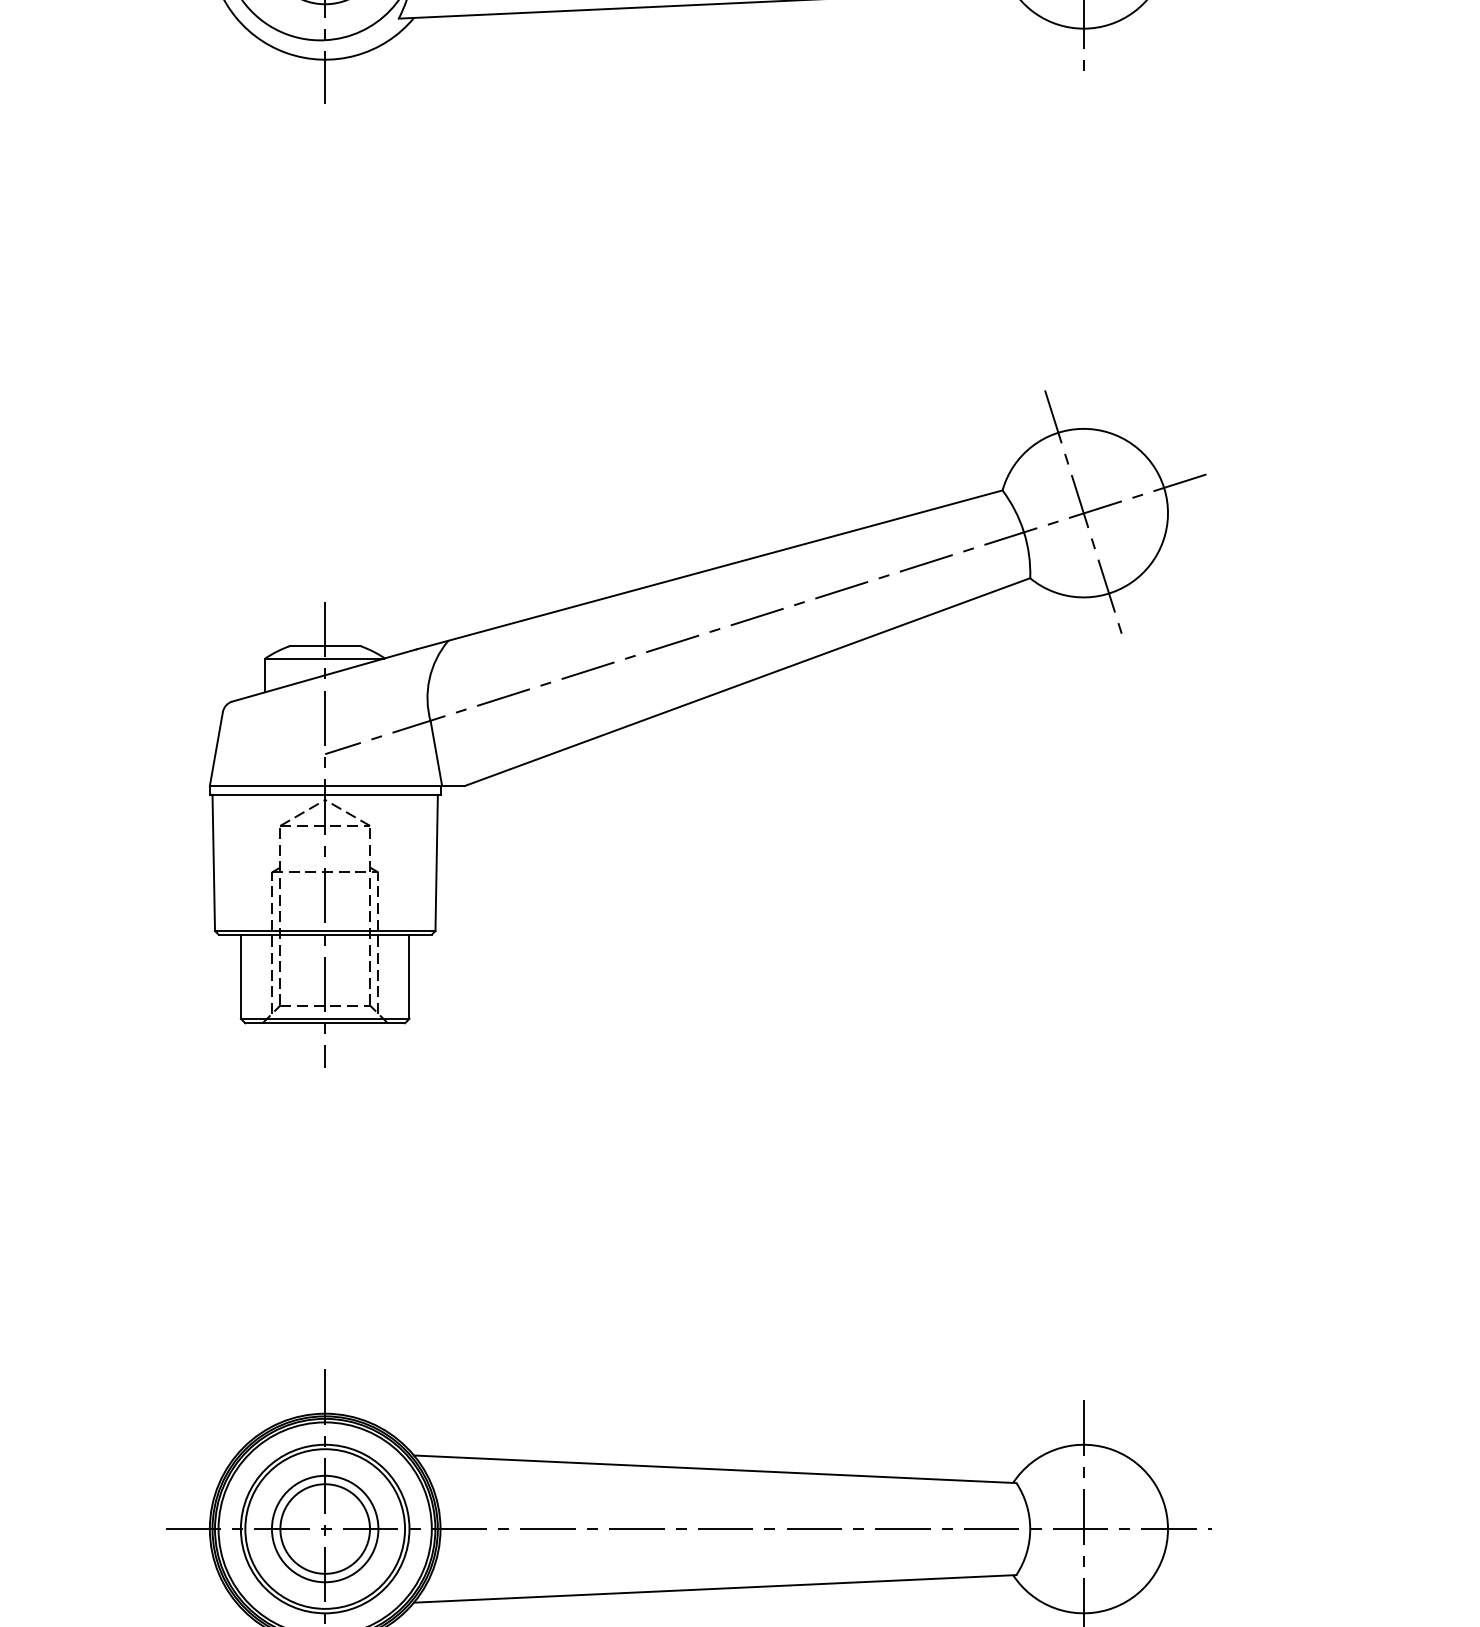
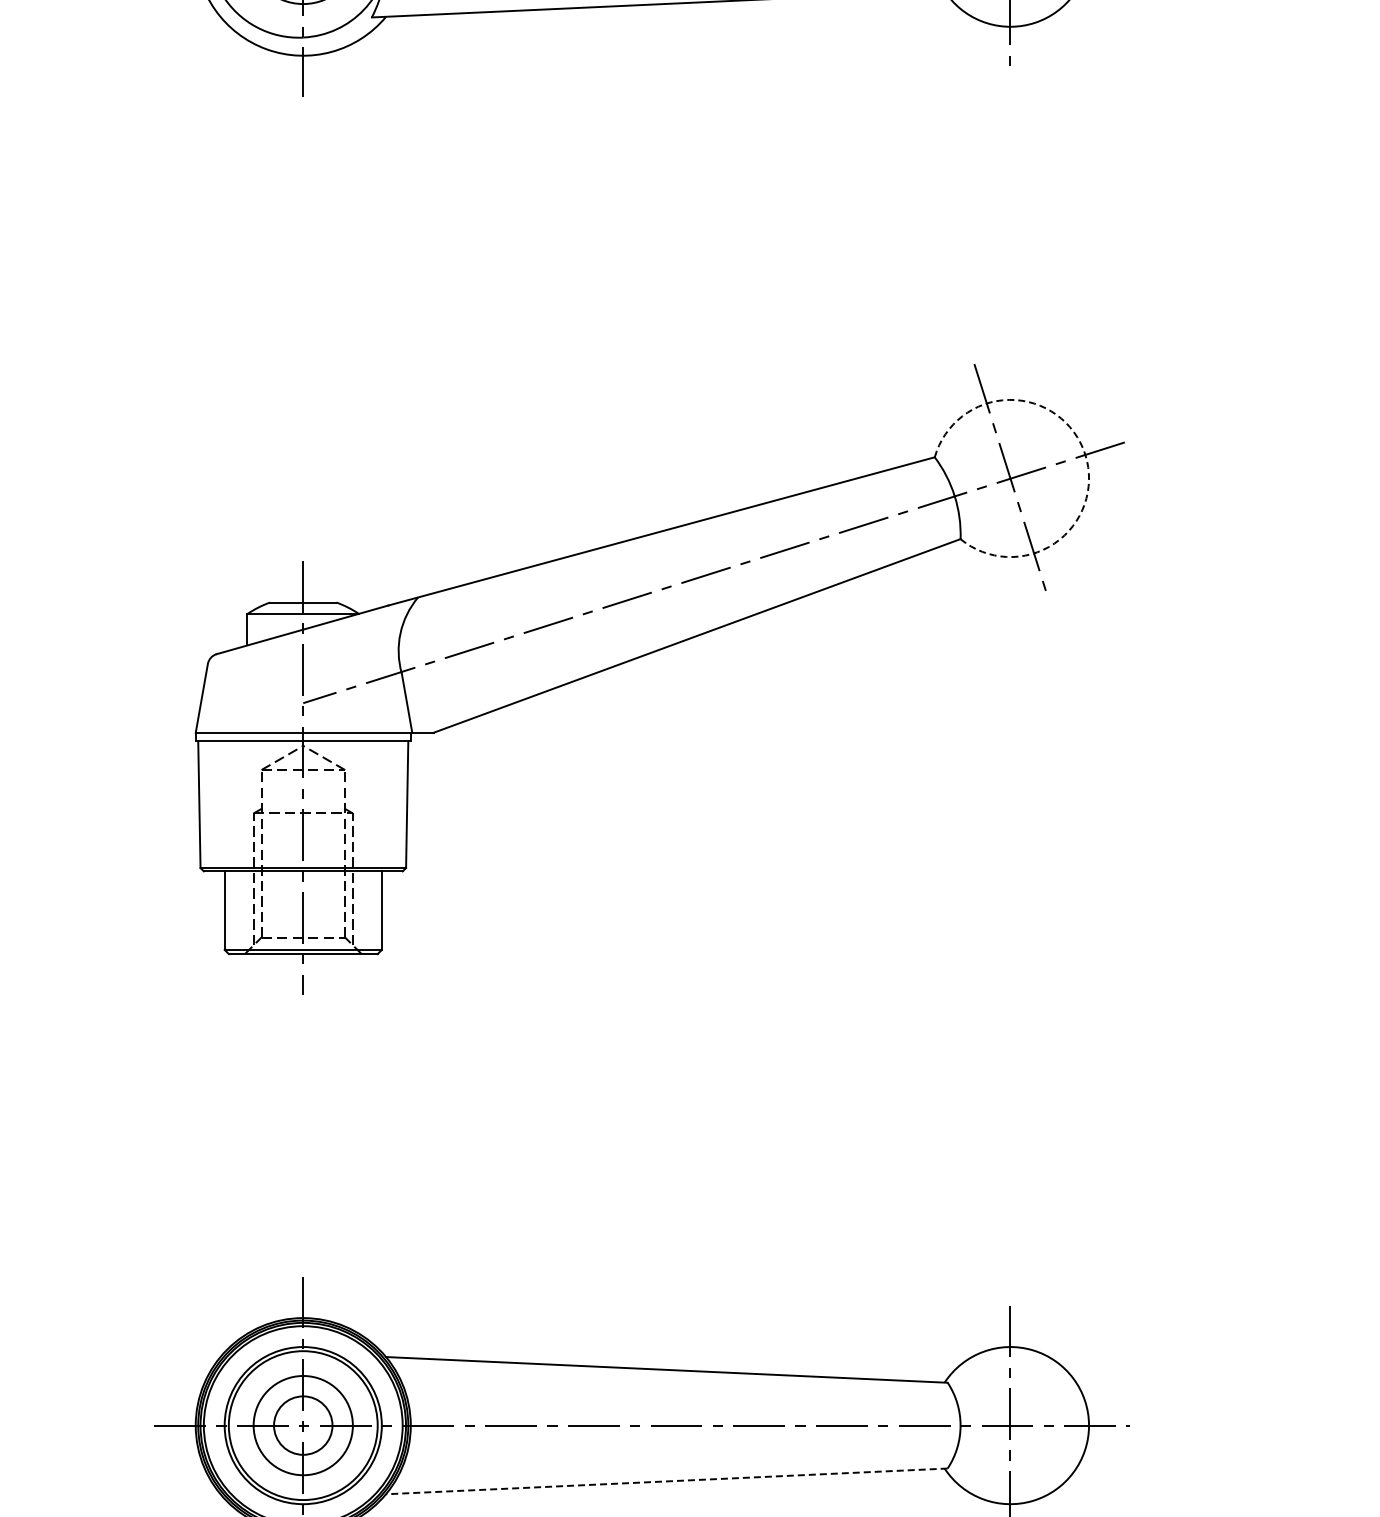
arc: (1164, 487) -> (1085, 454), solid -> dashed
circle: (325, 1528) -> (303, 1425), size x0.7
line: (714, 1588) -> (666, 1481), solid -> dashed

